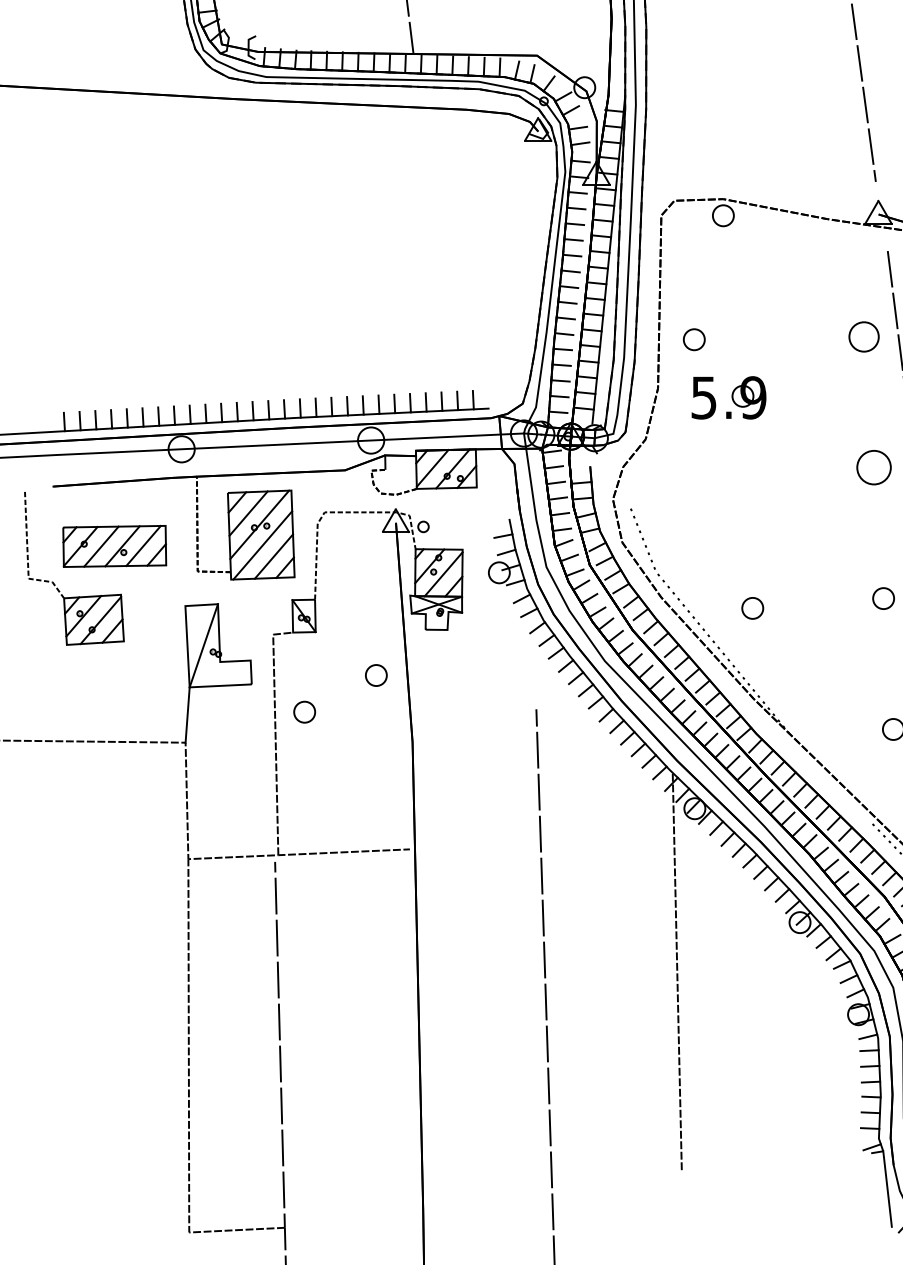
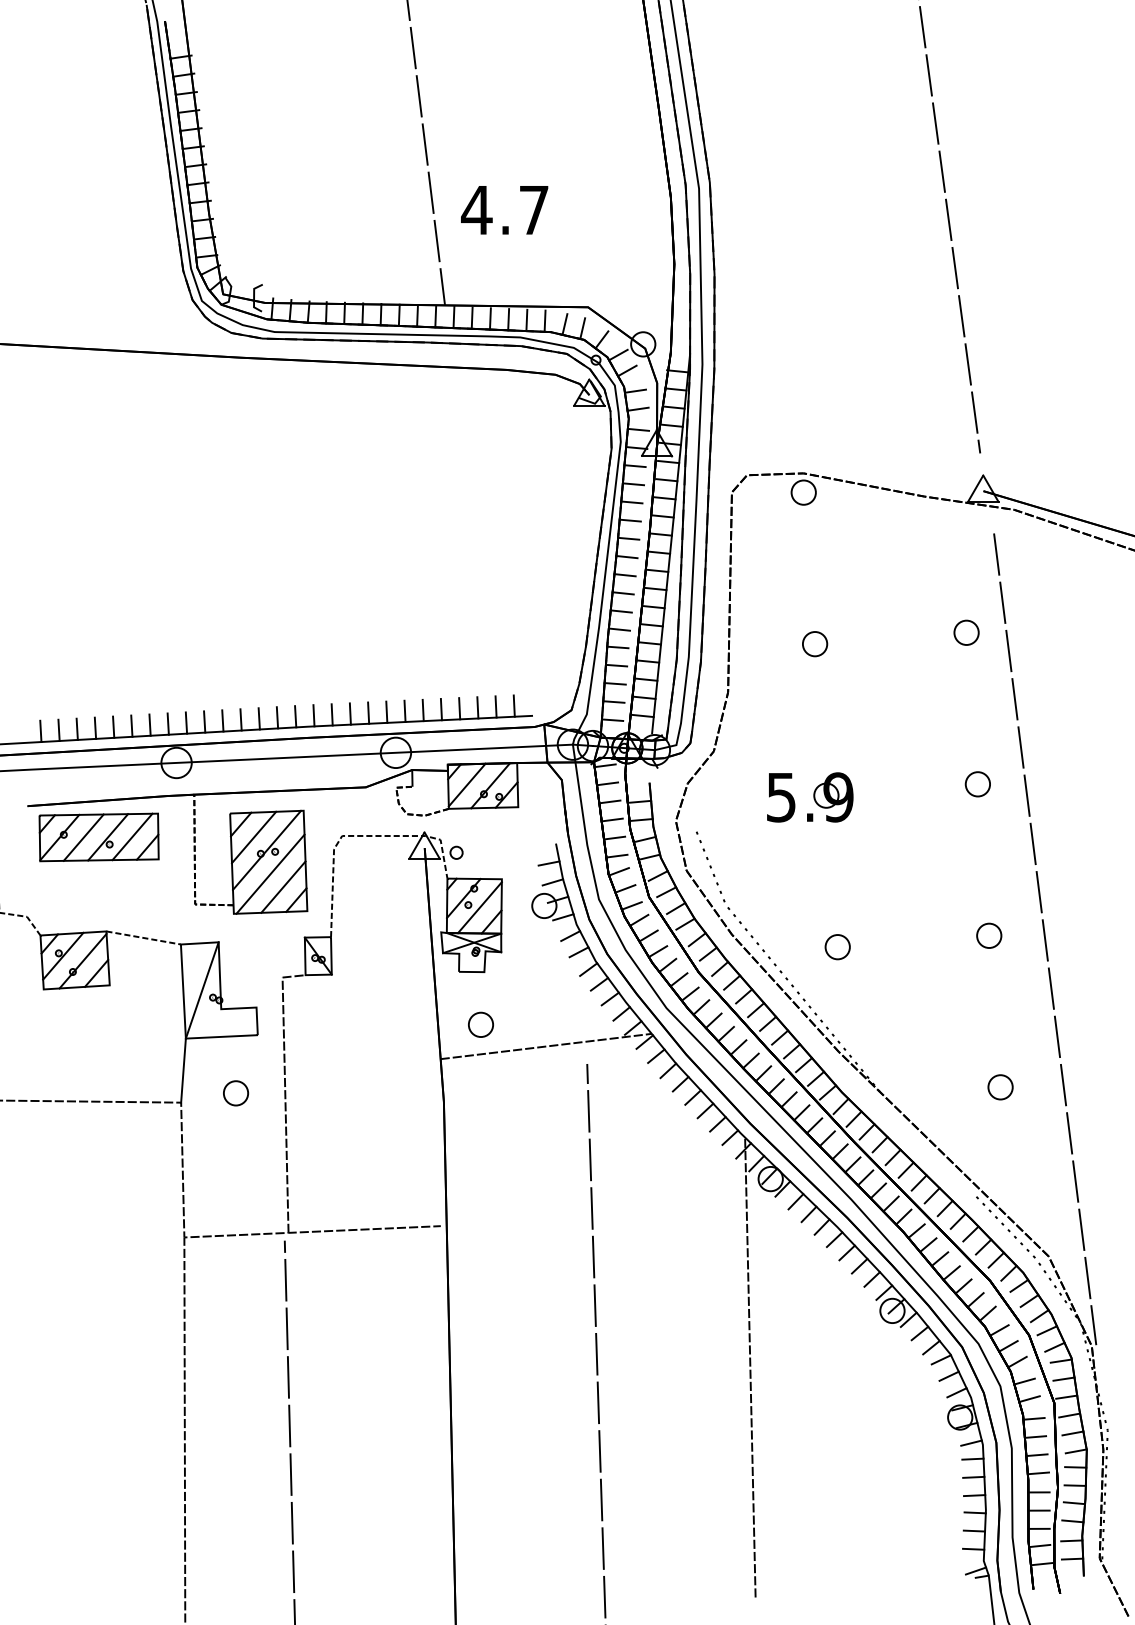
part: (863, 336) -> (966, 632), size x0.71
part: (694, 340) -> (815, 644), moved
part: (729, 397) -> (810, 797), moved
part: (873, 467) -> (977, 784), size x0.62
part: (114, 546) -> (98, 837), moved
line: (153, 600) -> (143, 937), added
part: (375, 675) -> (480, 1024), moved
line: (500, 694) -> (545, 1046), added
part: (305, 712) -> (236, 1093), moved

